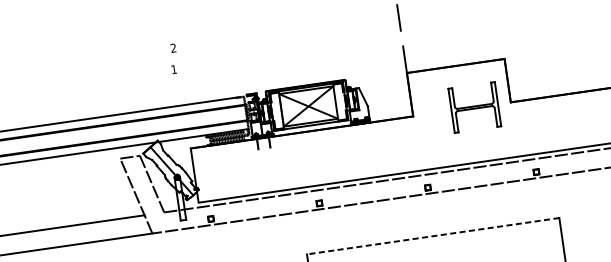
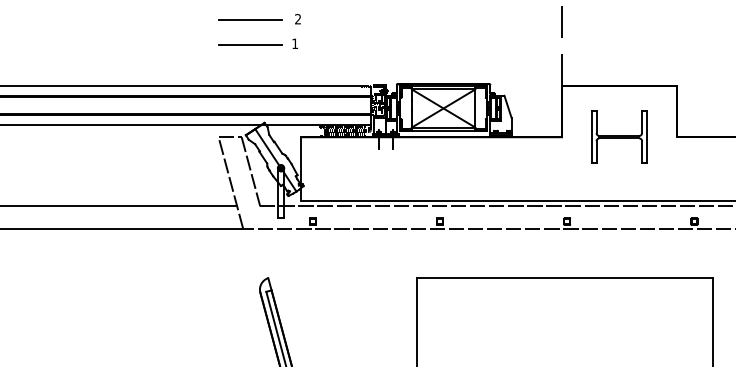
line: (132, 54) -> (250, 19), added
line: (136, 76) -> (250, 45), added
part: (474, 106) -> (619, 136), moved
line: (433, 236) -> (565, 278), dashed -> solid

